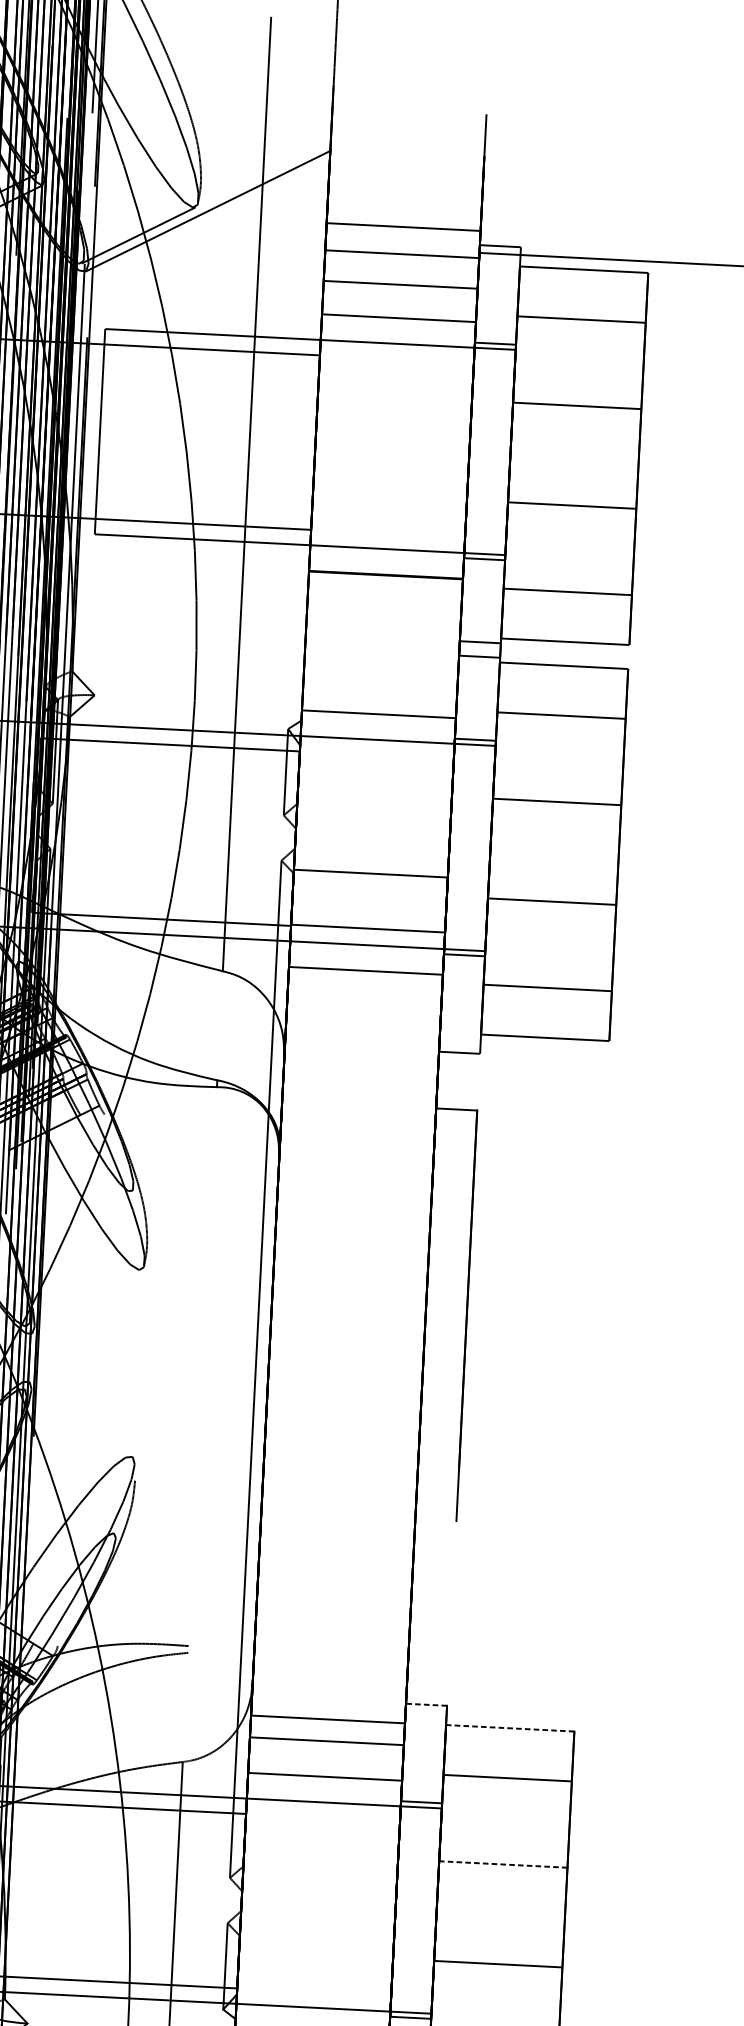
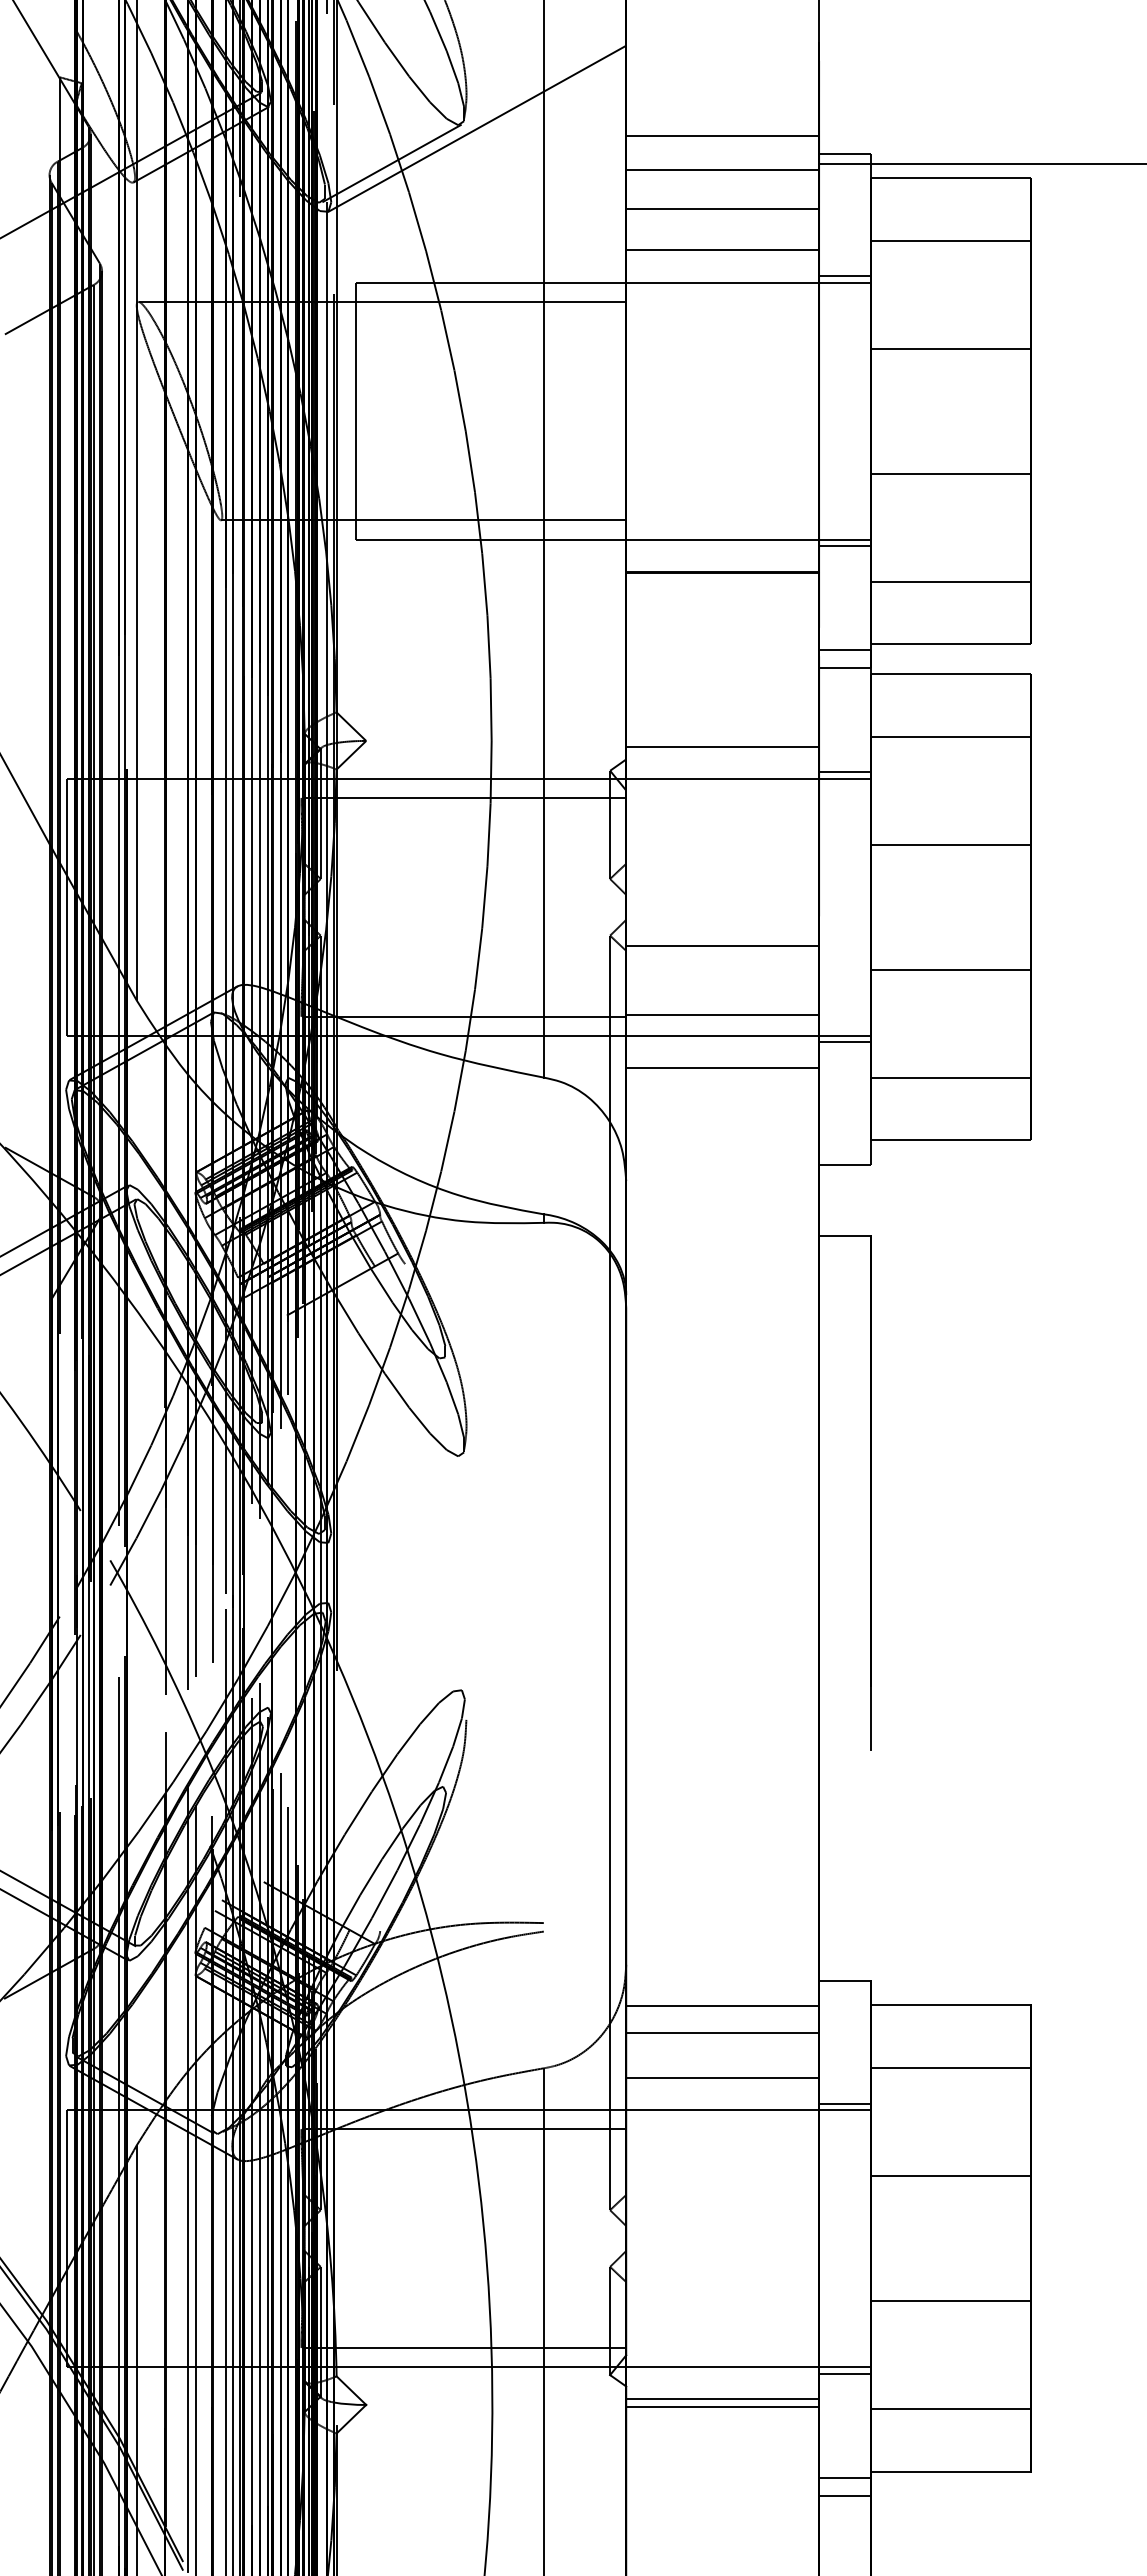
line: (426, 1704) -> (844, 1981), dashed -> solid
line: (509, 1728) -> (950, 2005), dashed -> solid
line: (503, 1864) -> (950, 2176), dashed -> solid

